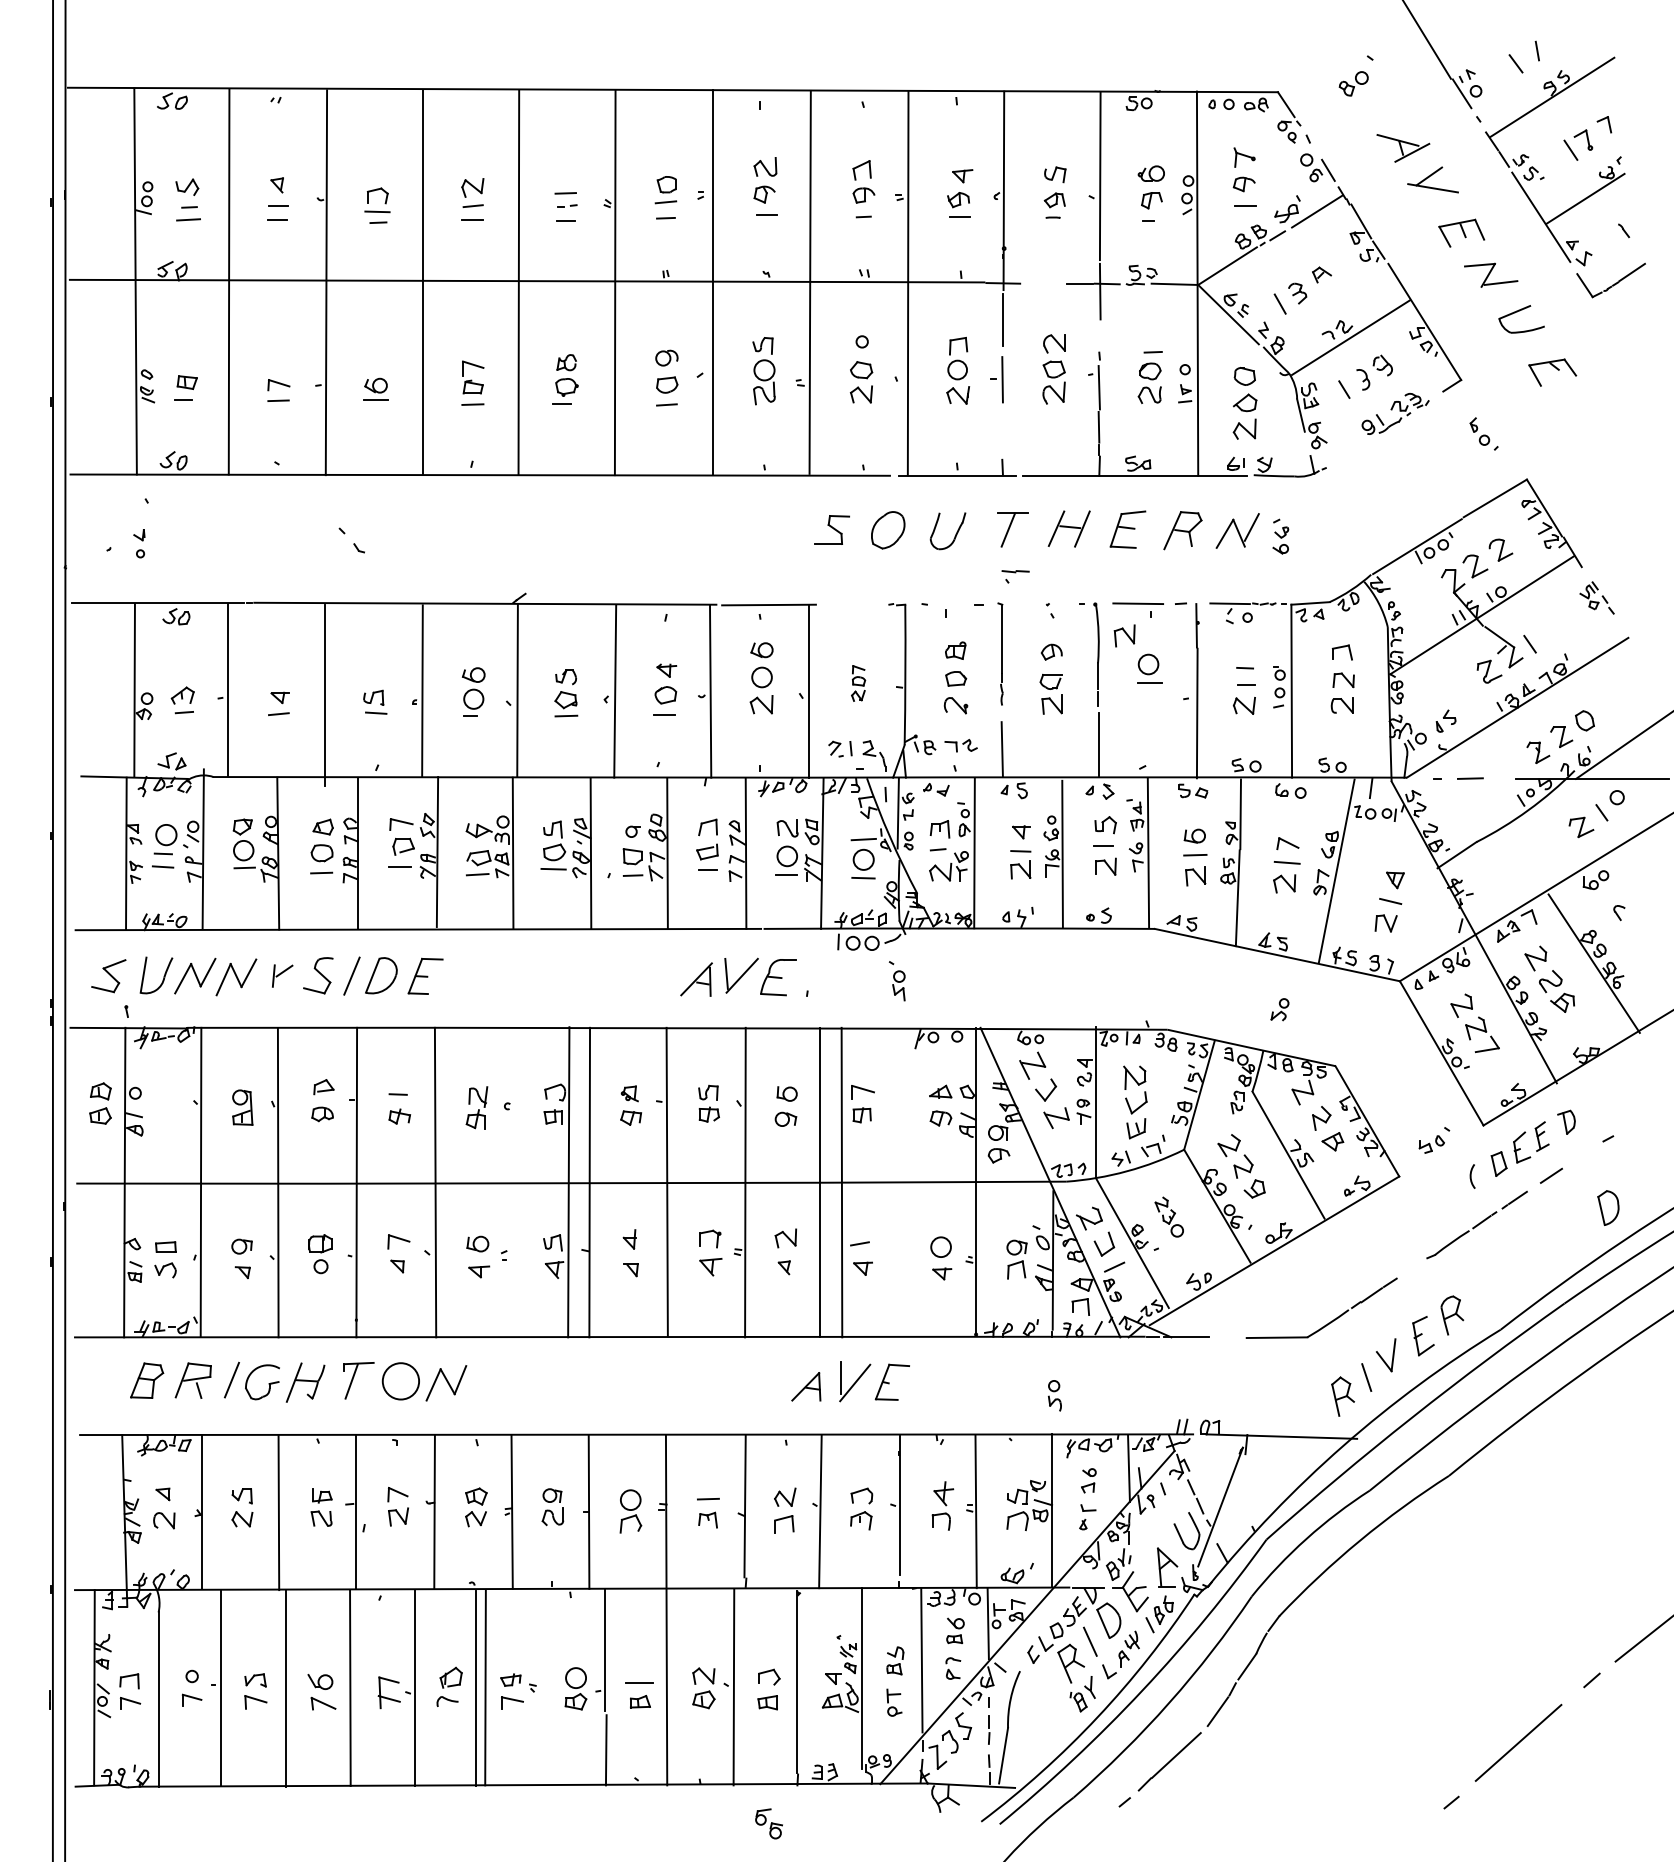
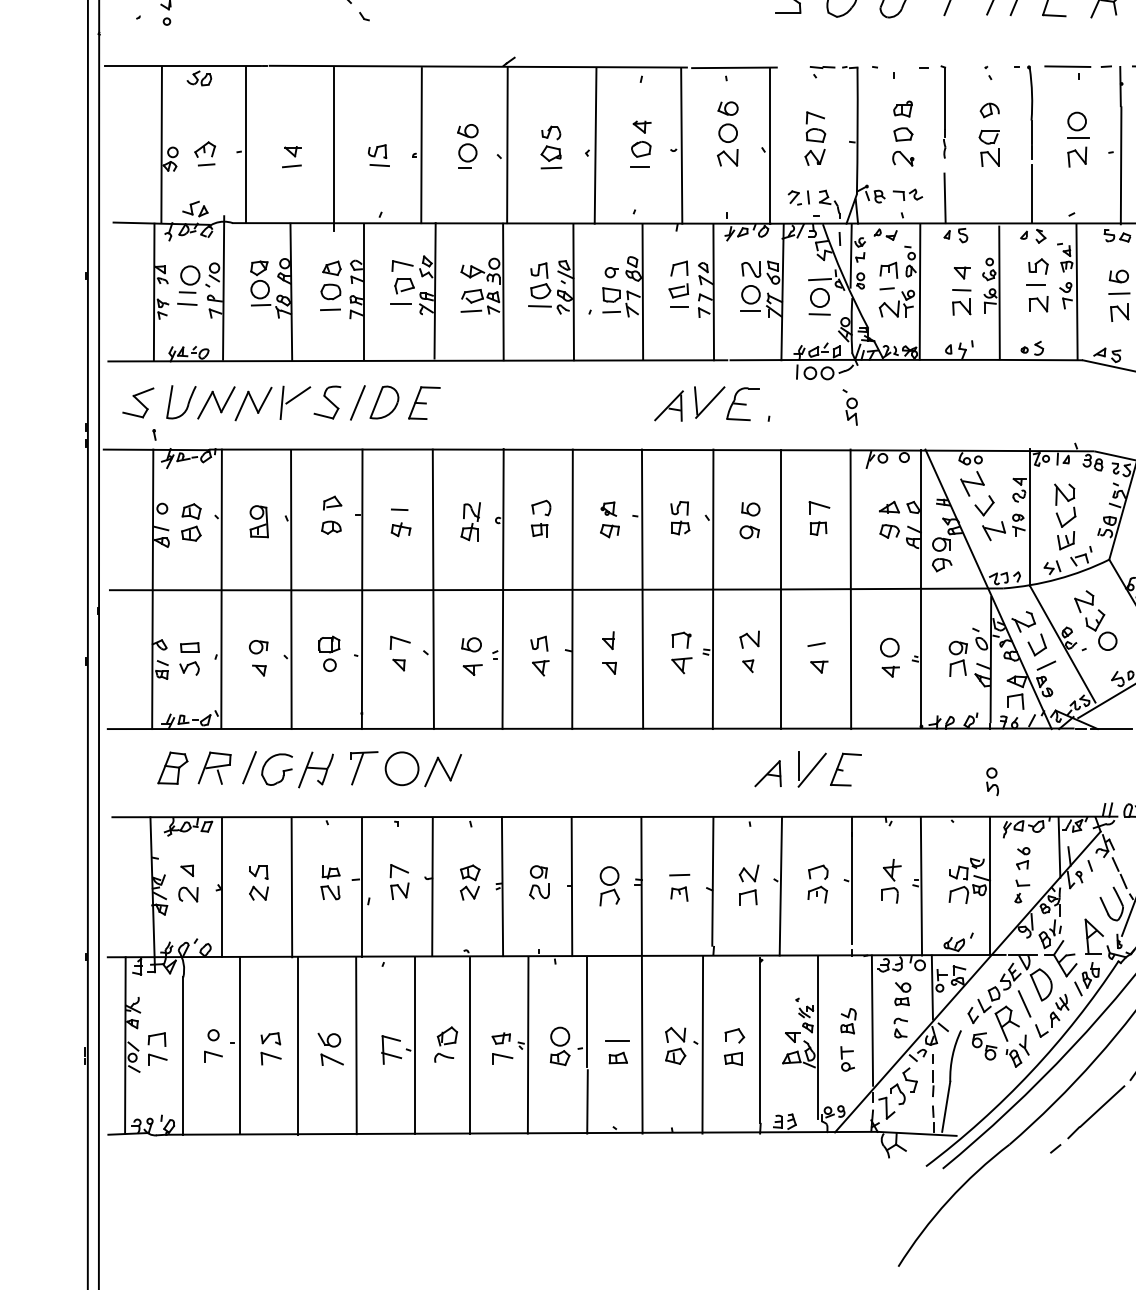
part: (1015, 576) -> (822, 71), moved
part: (1124, 635) -> (1077, 156), moved
part: (858, 683) -> (815, 138), size x1.67
part: (282, 975) -> (295, 402), size x1.67
part: (100, 1103) -> (191, 522), moved
line: (568, 1182) -> (502, 589), moved
line: (841, 1182) -> (850, 589), moved
part: (1169, 1216) -> (1096, 619), size x1.67
line: (485, 1687) -> (528, 1045), moved
part: (768, 1823) -> (984, 1046), moved

